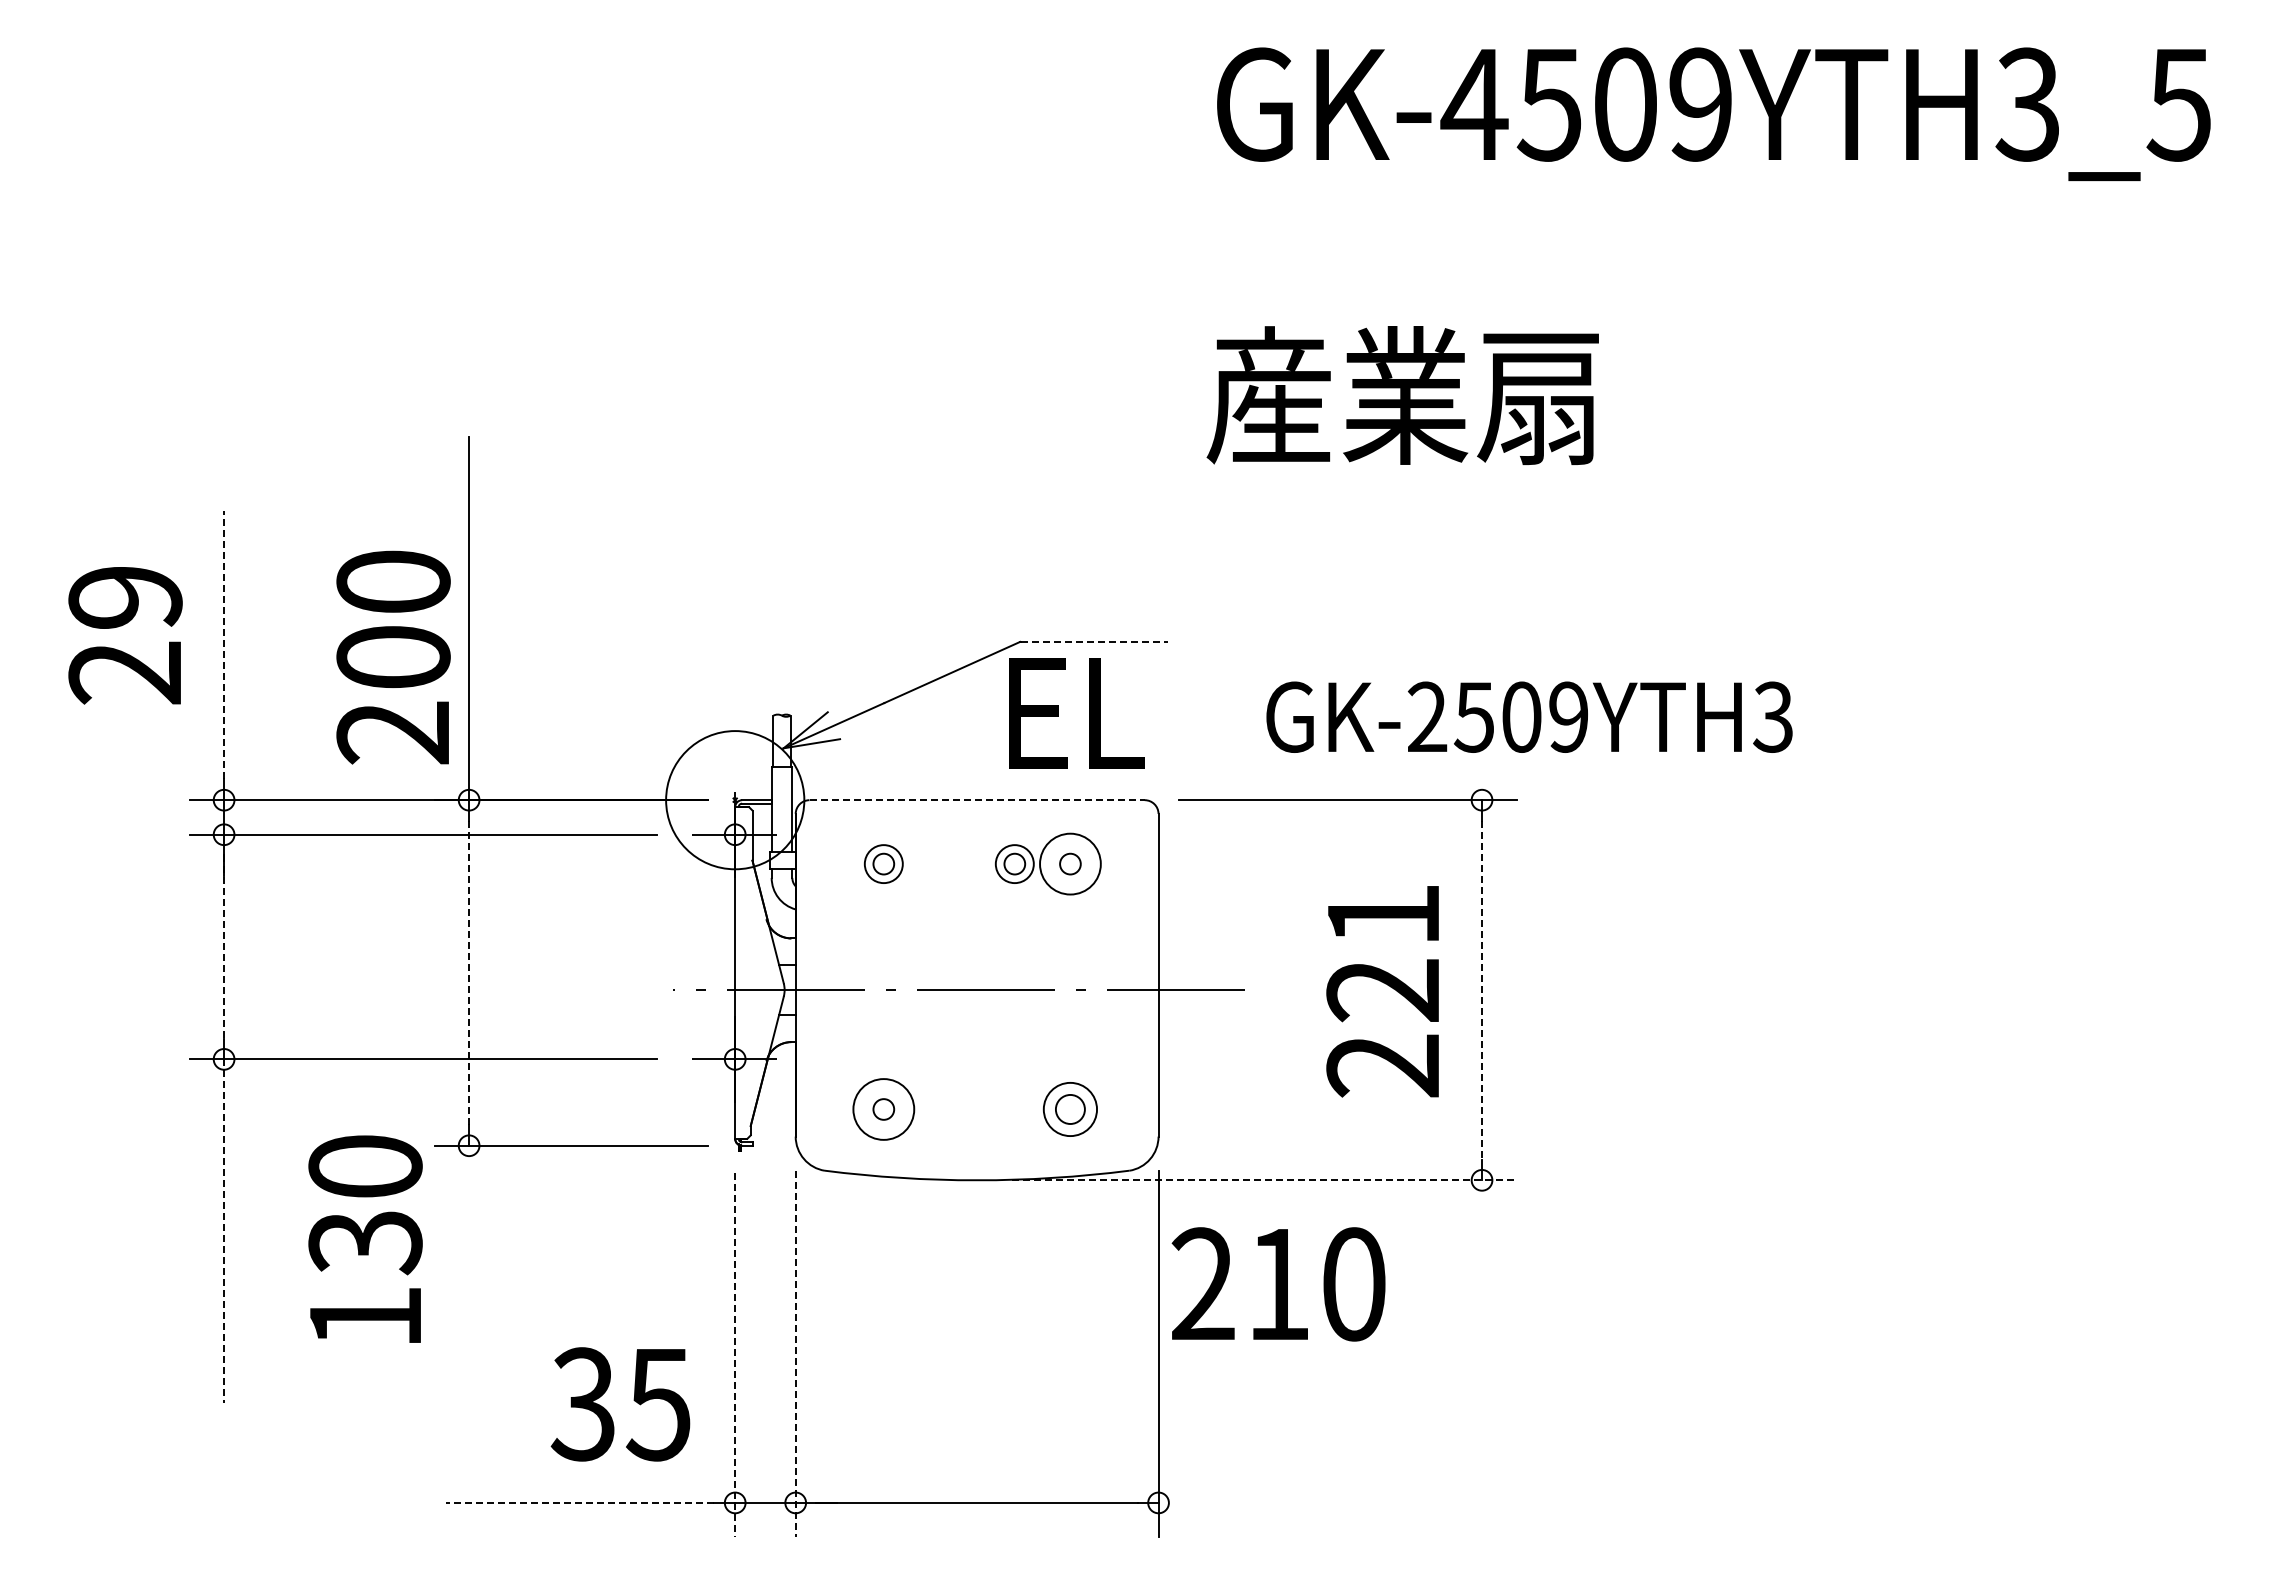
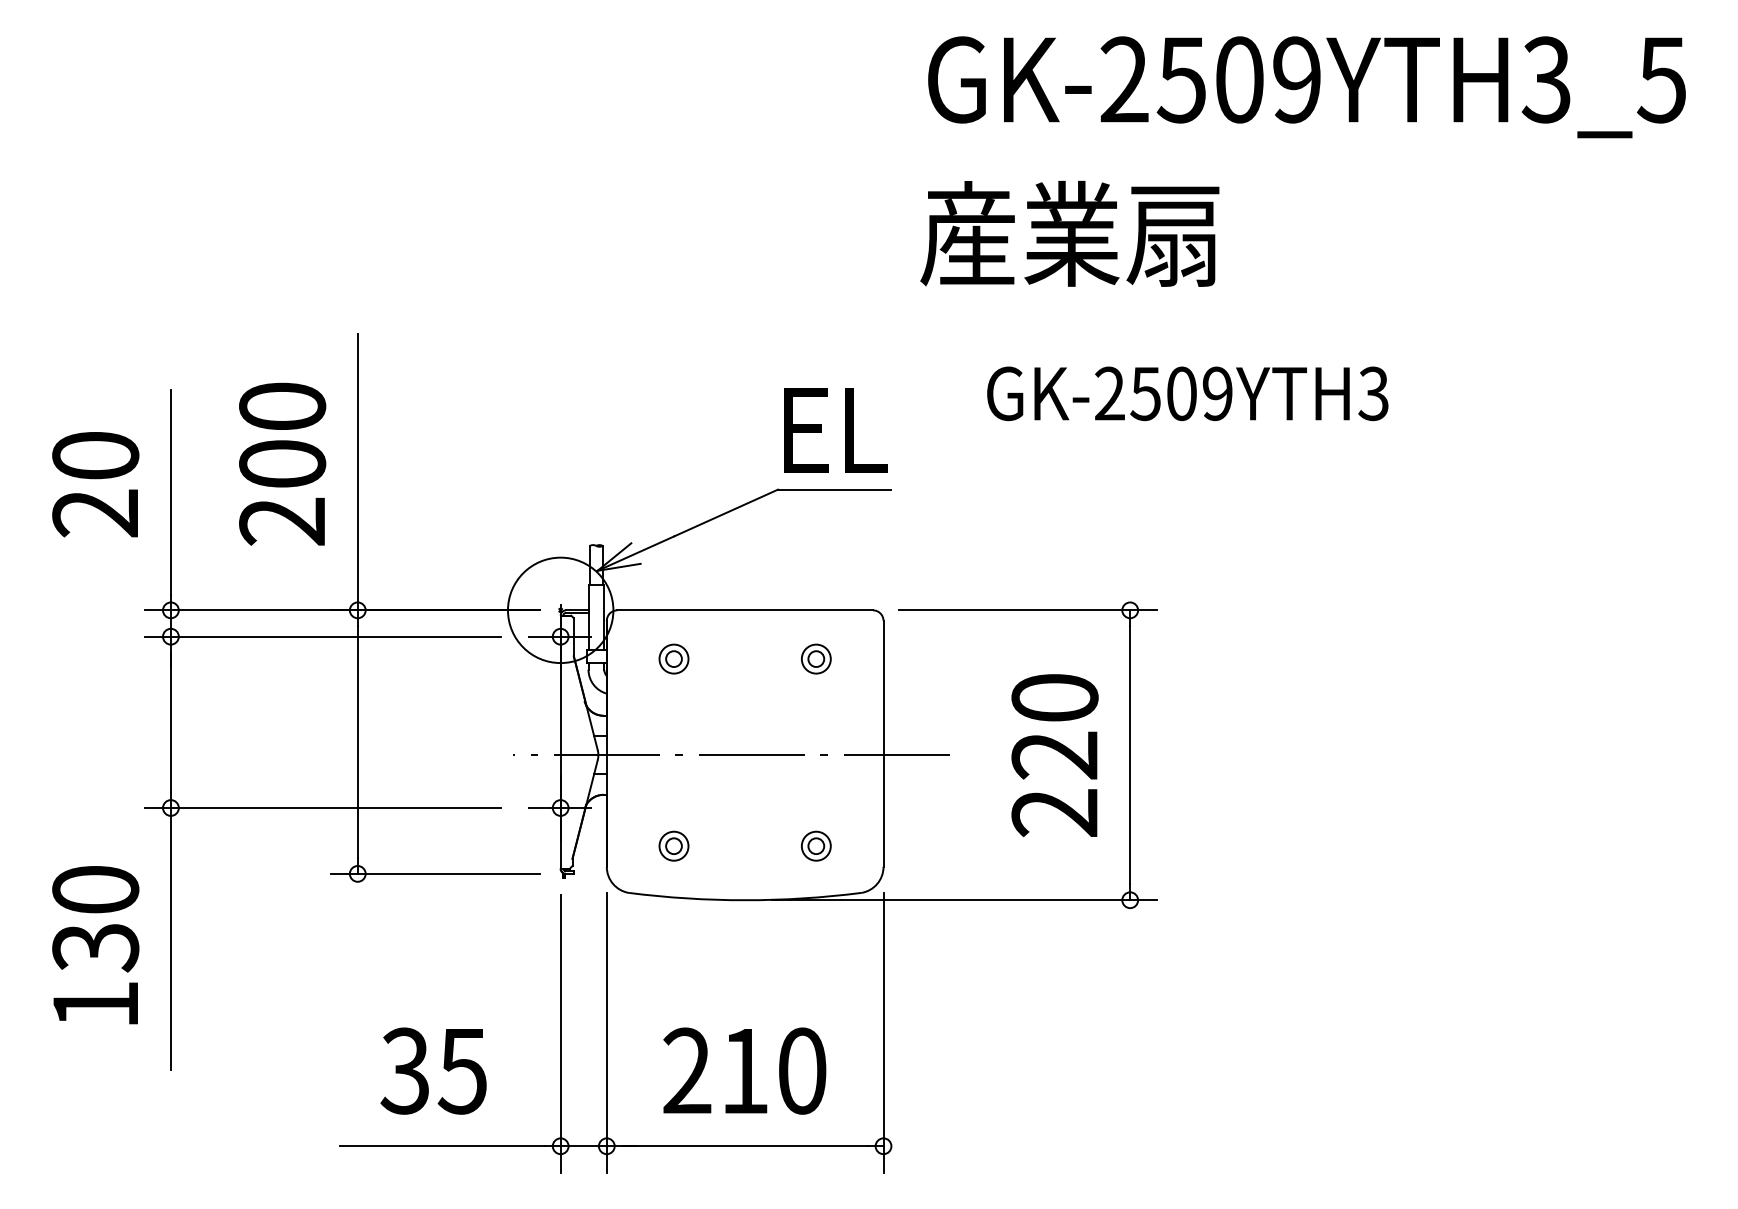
text: (1474, 103) -> (1124, 79), GK-4509YTH3_5 -> GK-2509YTH3_5
text: (1402, 395) -> (1069, 233), moved
text: (125, 597) -> (95, 455), 29 -> 20
line: (1094, 641) -> (834, 489), dashed -> solid
line: (224, 644) -> (171, 491), dashed -> solid
text: (393, 657) -> (282, 464), moved
text: (1076, 713) -> (835, 430), moved
text: (1529, 716) -> (1187, 393), moved
line: (977, 800) -> (745, 610), dashed -> solid
part: (1014, 863) -> (773, 658), removed
circle: (1070, 864) -> (816, 659), size x0.62
text: (1383, 914) -> (1055, 697), 221 -> 220
line: (224, 947) -> (171, 722), dashed -> solid
line: (469, 972) -> (358, 741), dashed -> solid
line: (1482, 990) -> (1130, 755), dashed -> solid
circle: (883, 1109) -> (673, 846), size x0.62
part: (1070, 1109) -> (816, 846), size x0.71
line: (1264, 1180) -> (964, 900), dashed -> solid
line: (224, 1231) -> (171, 939), dashed -> solid
text: (365, 1238) -> (95, 944), moved
text: (1278, 1284) -> (744, 1071), moved
line: (795, 1354) -> (606, 1033), dashed -> solid
line: (735, 1355) -> (560, 1033), dashed -> solid
text: (620, 1404) -> (433, 1071), moved
line: (579, 1502) -> (441, 1145), dashed -> solid

